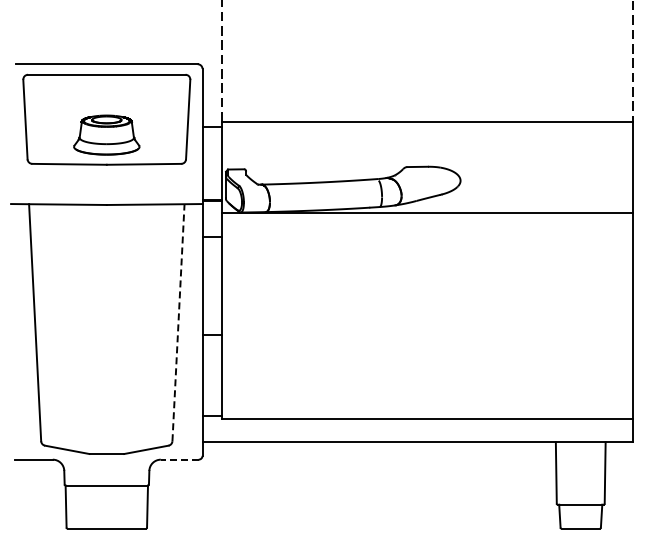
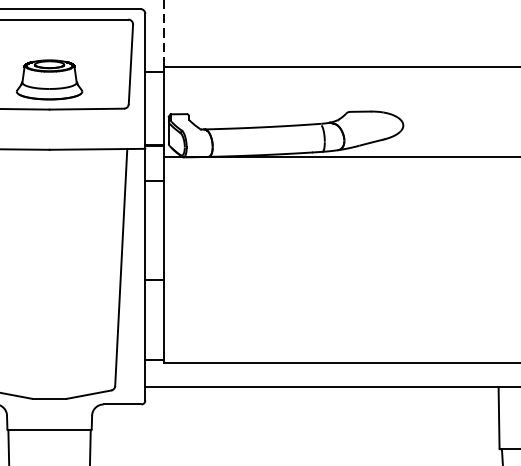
line: (178, 322) -> (121, 267), dashed -> solid
line: (179, 459) -> (122, 404), dashed -> solid

